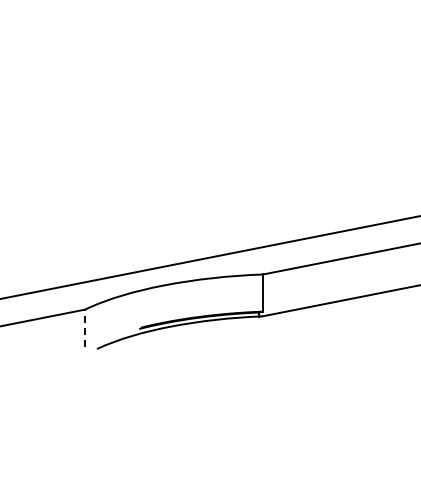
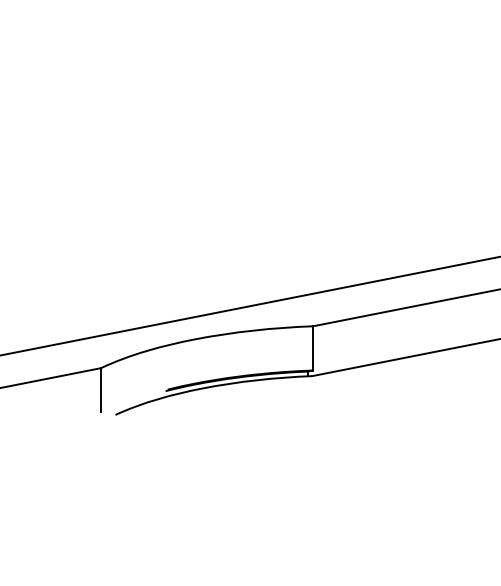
line: (84, 328) -> (100, 390), dashed -> solid

